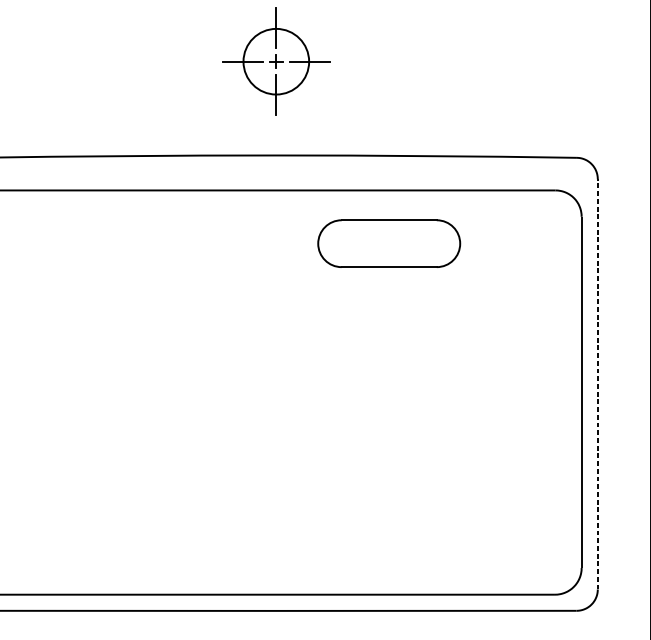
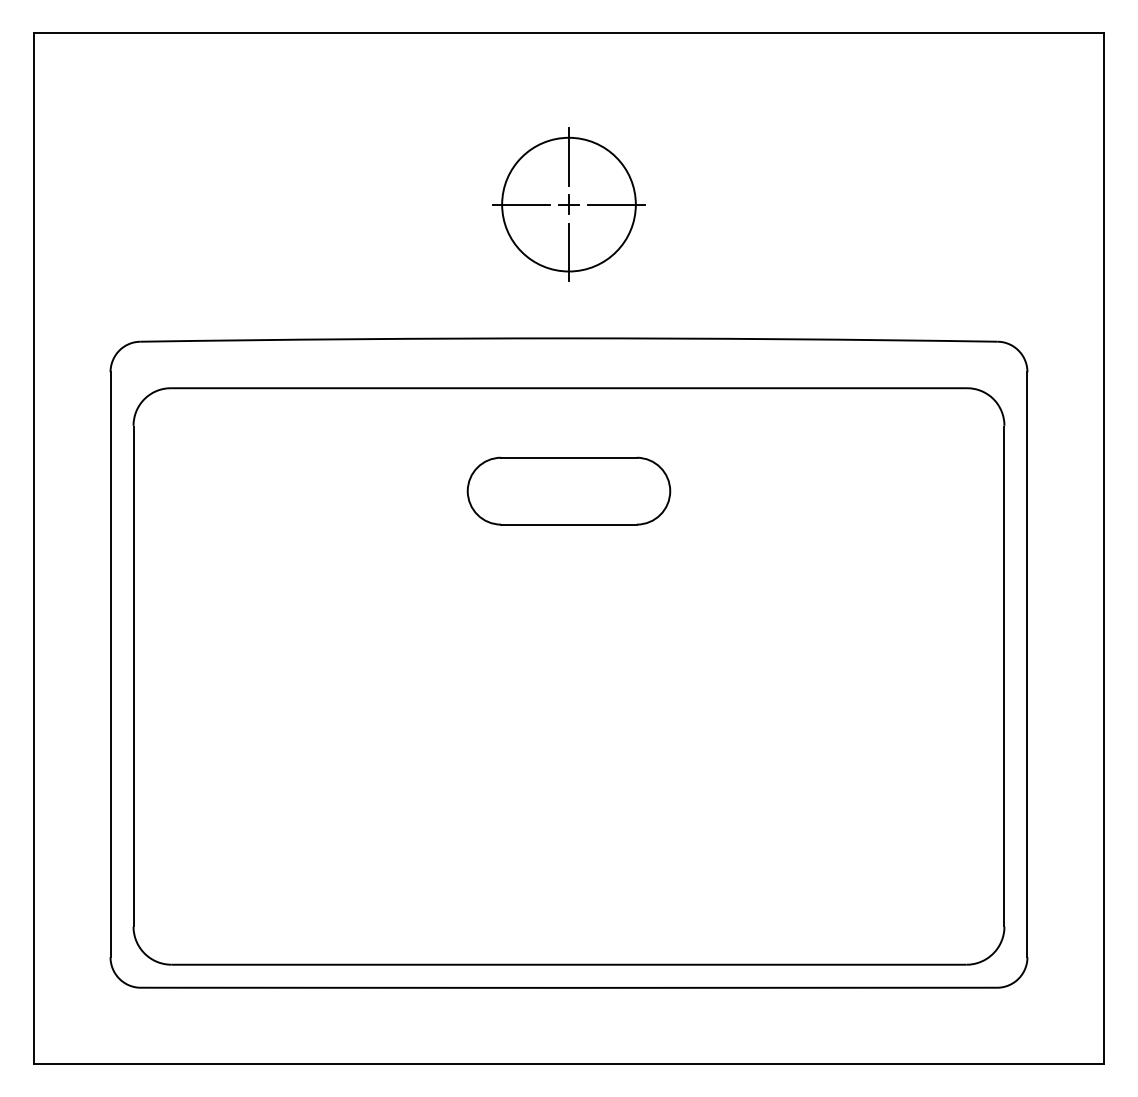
circle: (275, 61) -> (568, 204), size x1.43
part: (388, 243) -> (568, 490), moved
line: (597, 384) -> (1027, 664), dashed -> solid

